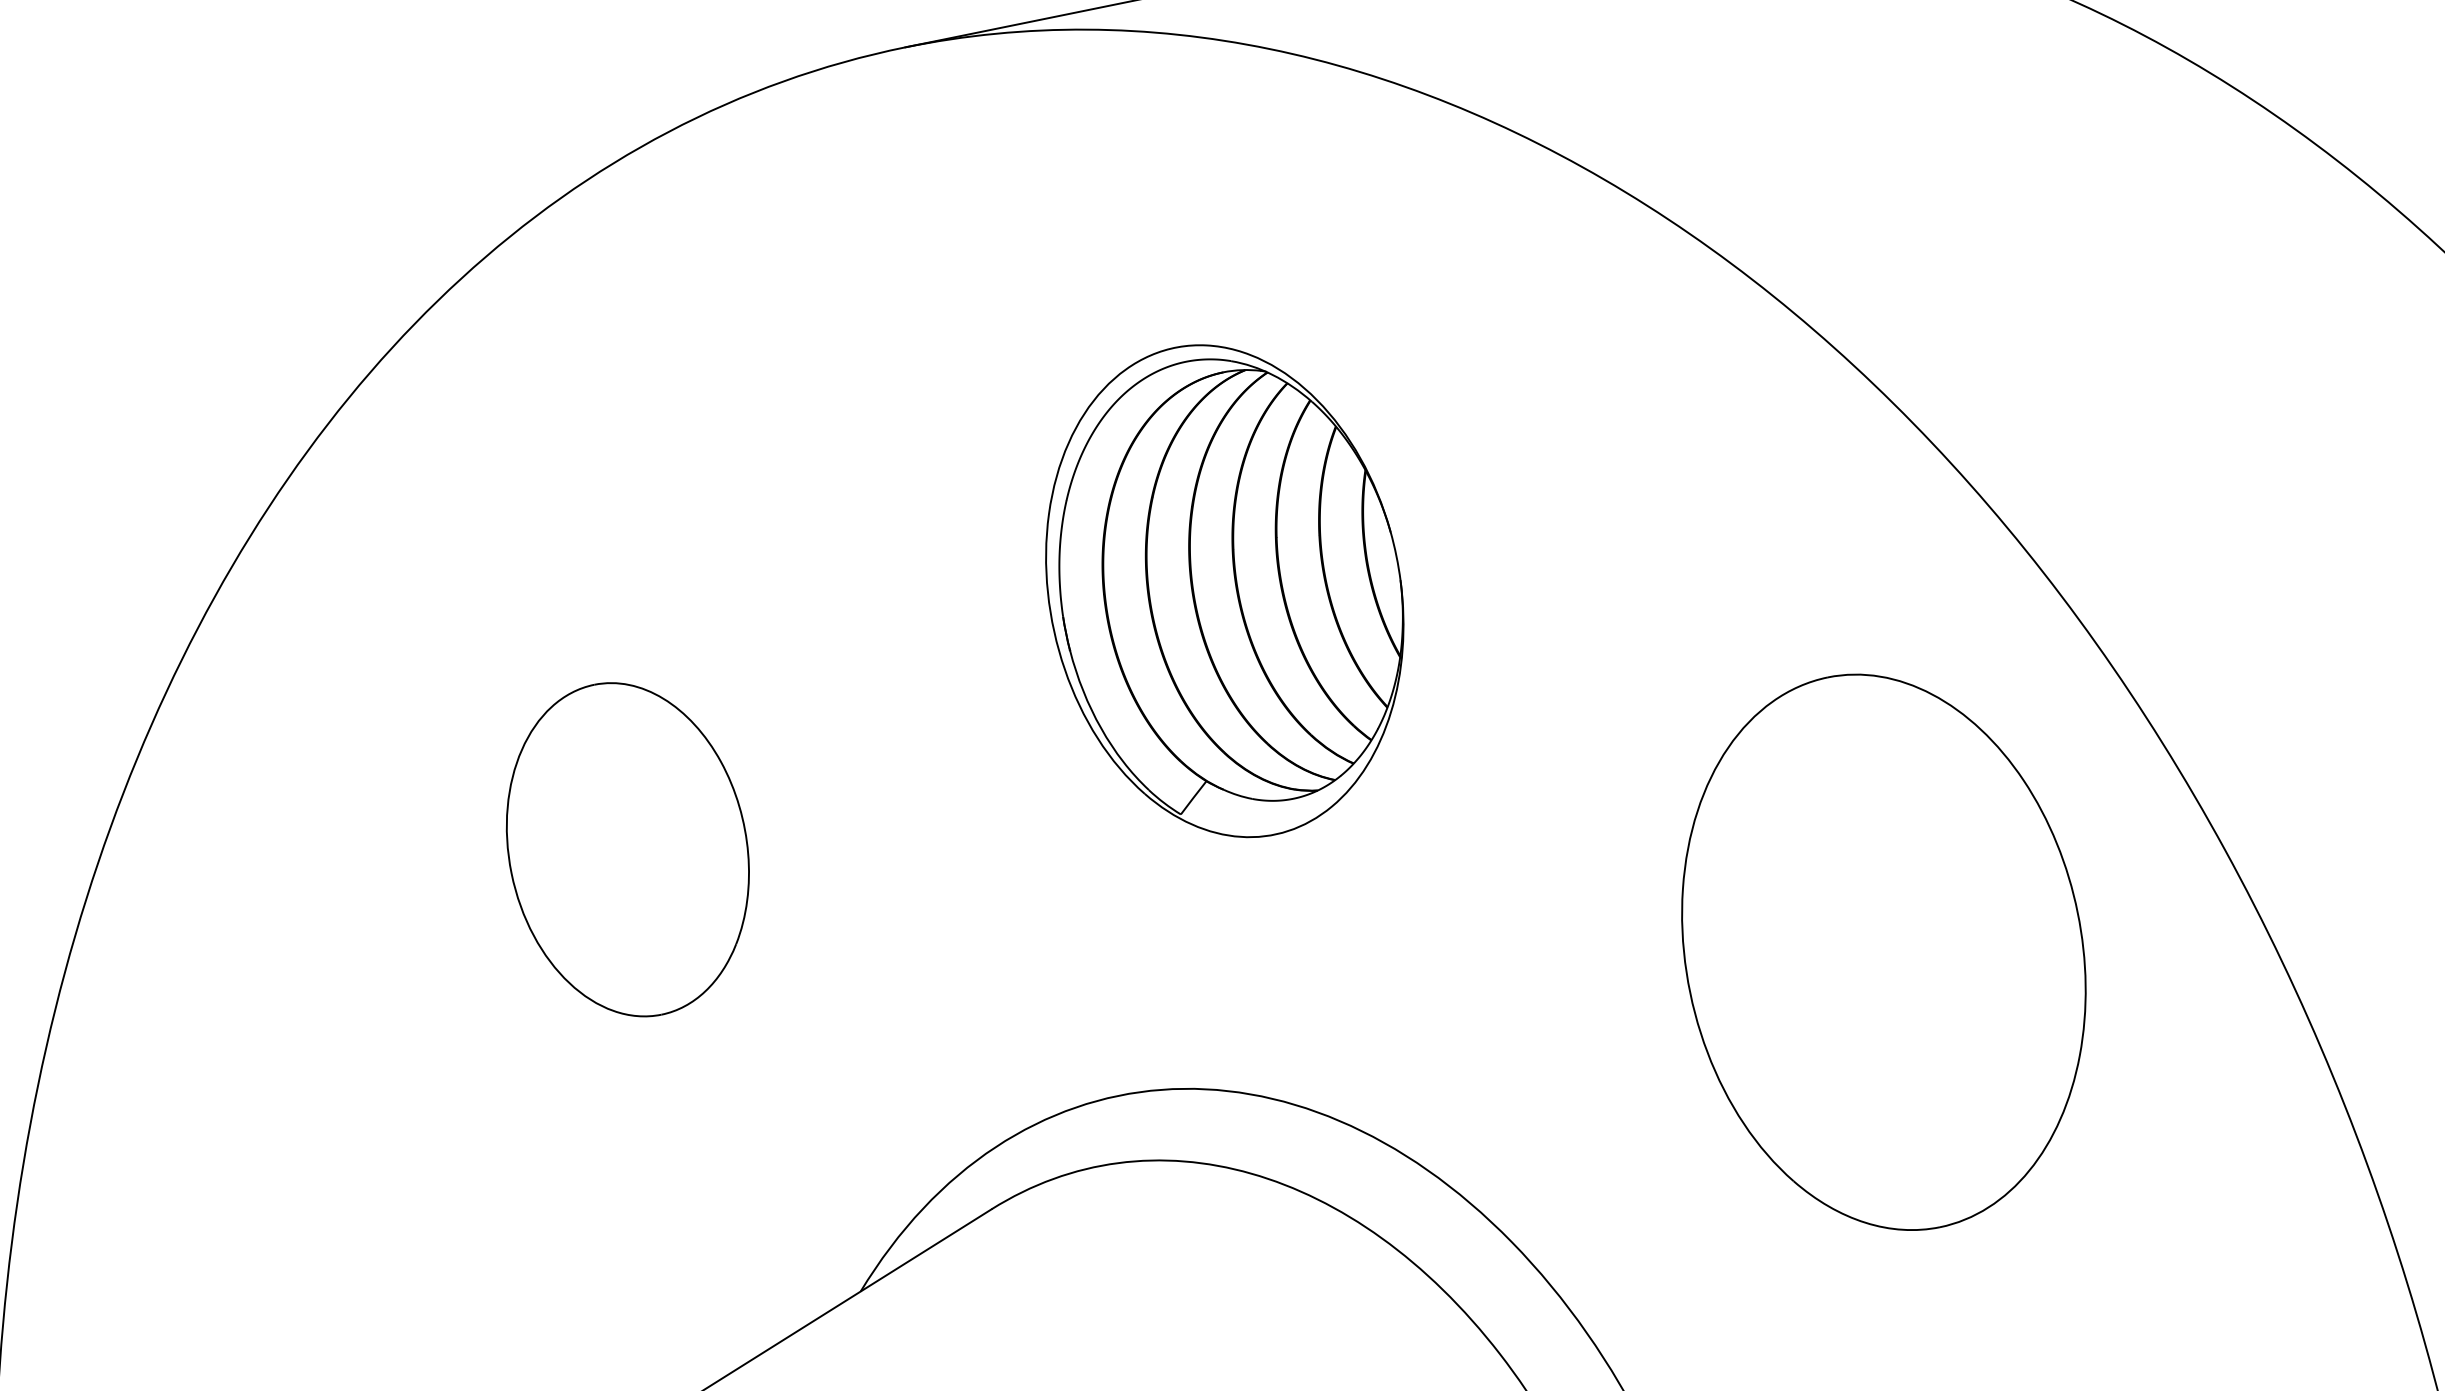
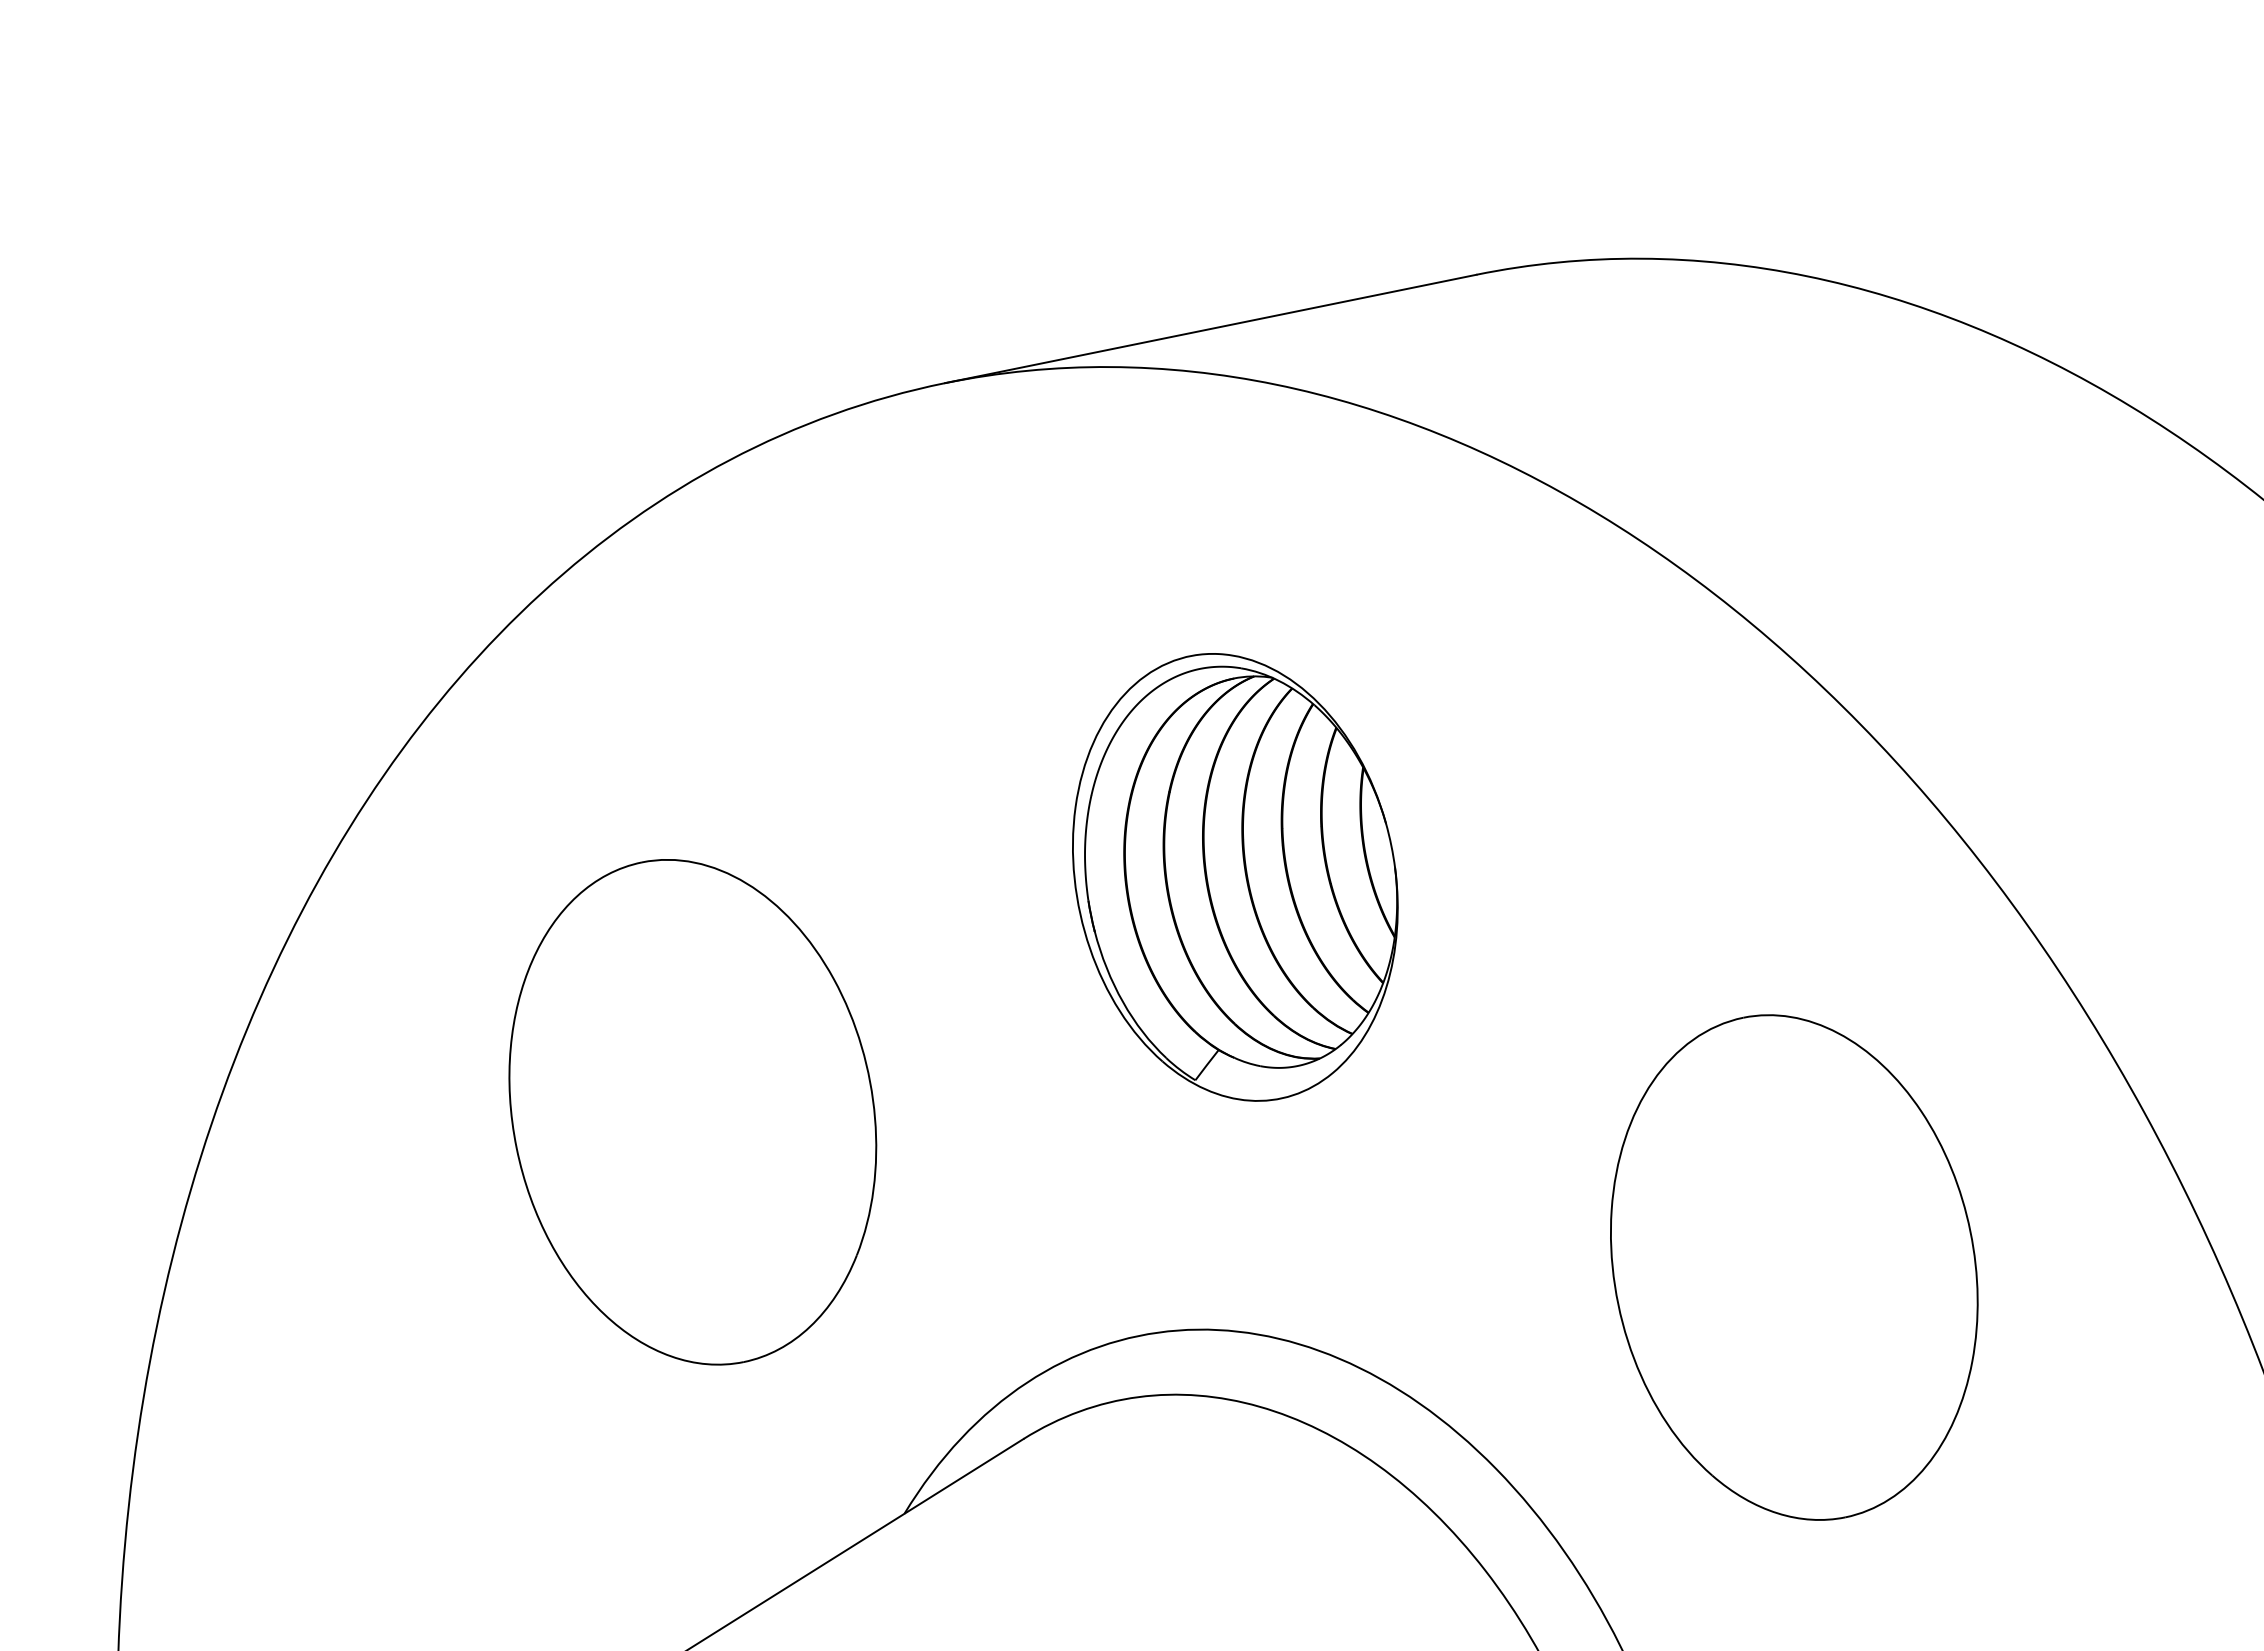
part: (627, 849) -> (692, 1112), size x1.67
part: (1884, 952) -> (1794, 1267), moved

